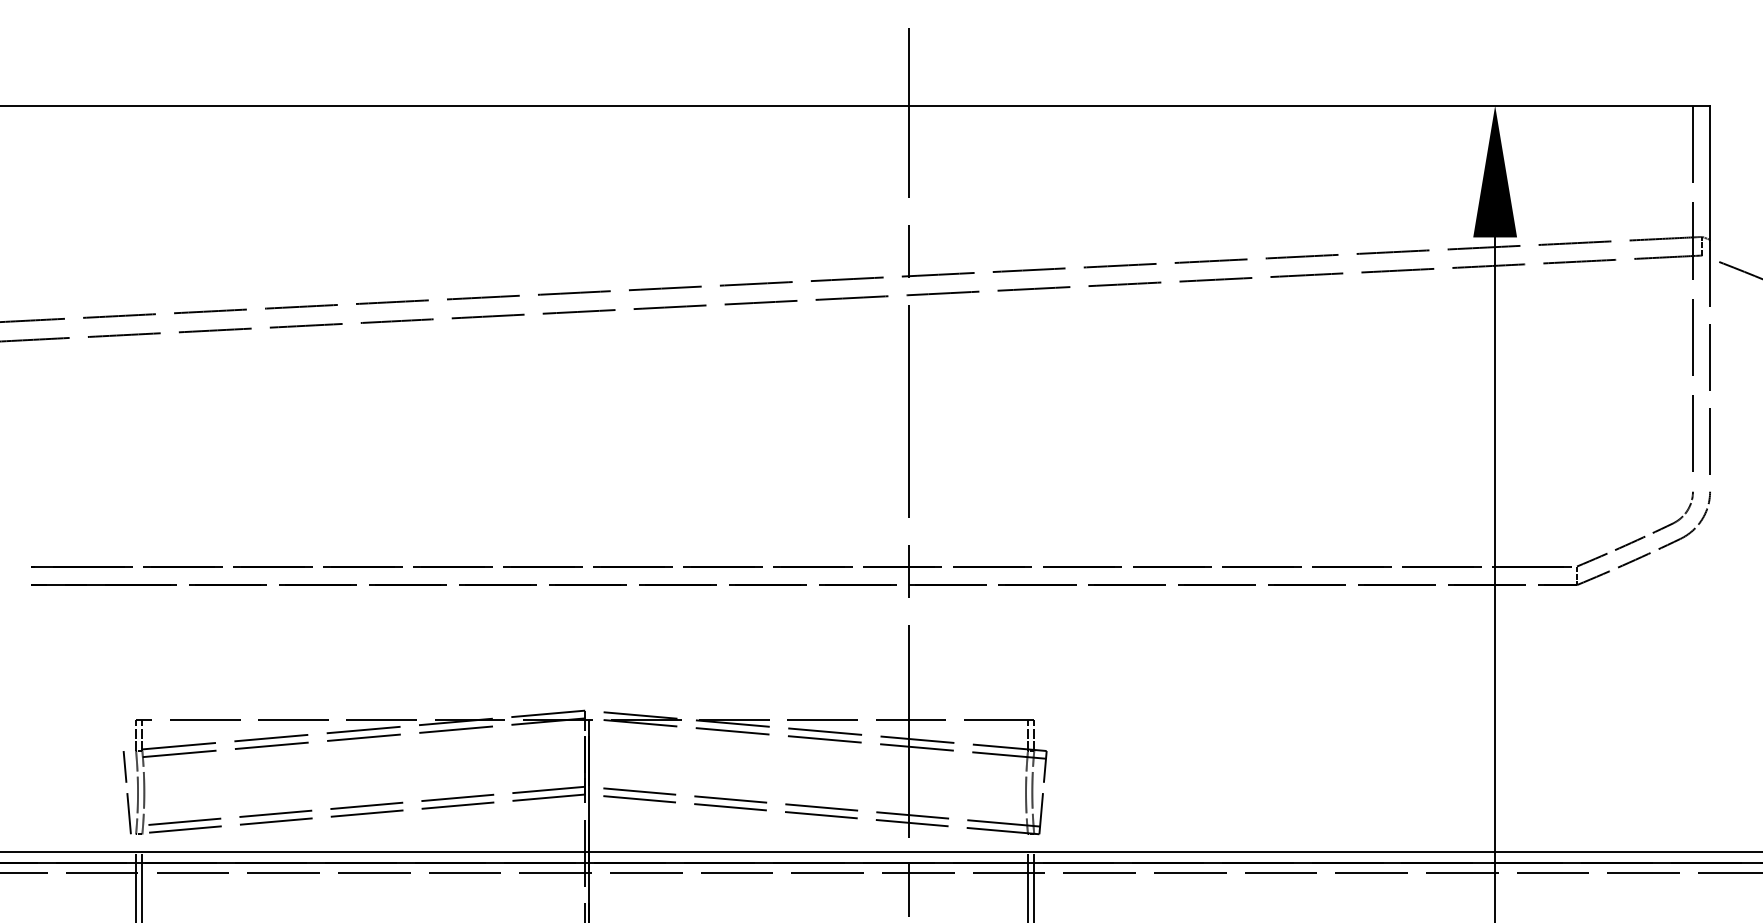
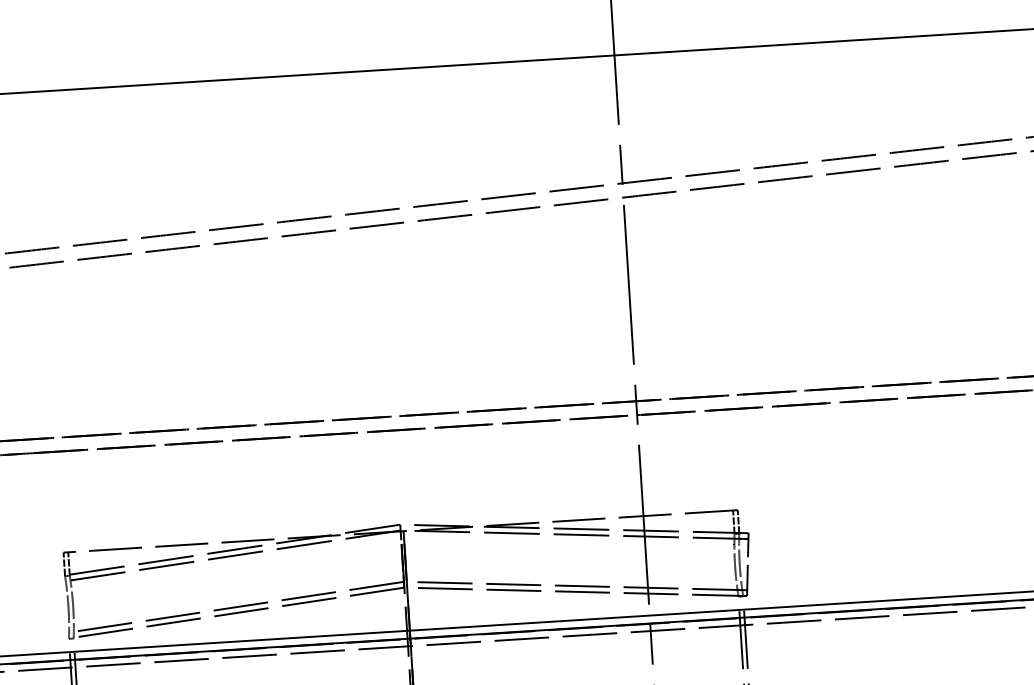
line: (126, 792) -> (59, 607), removed

